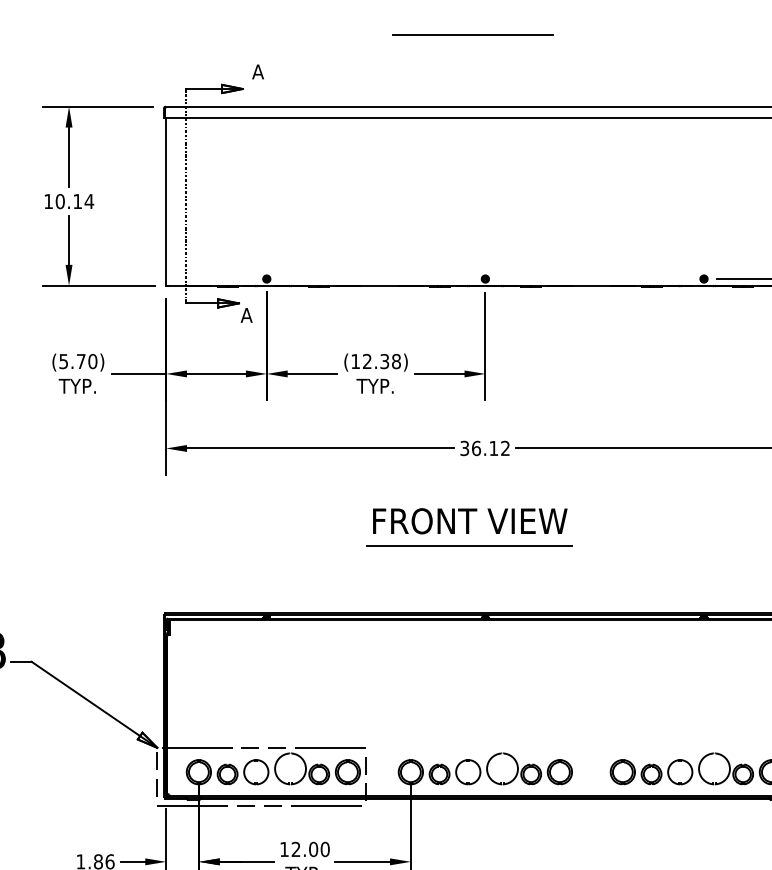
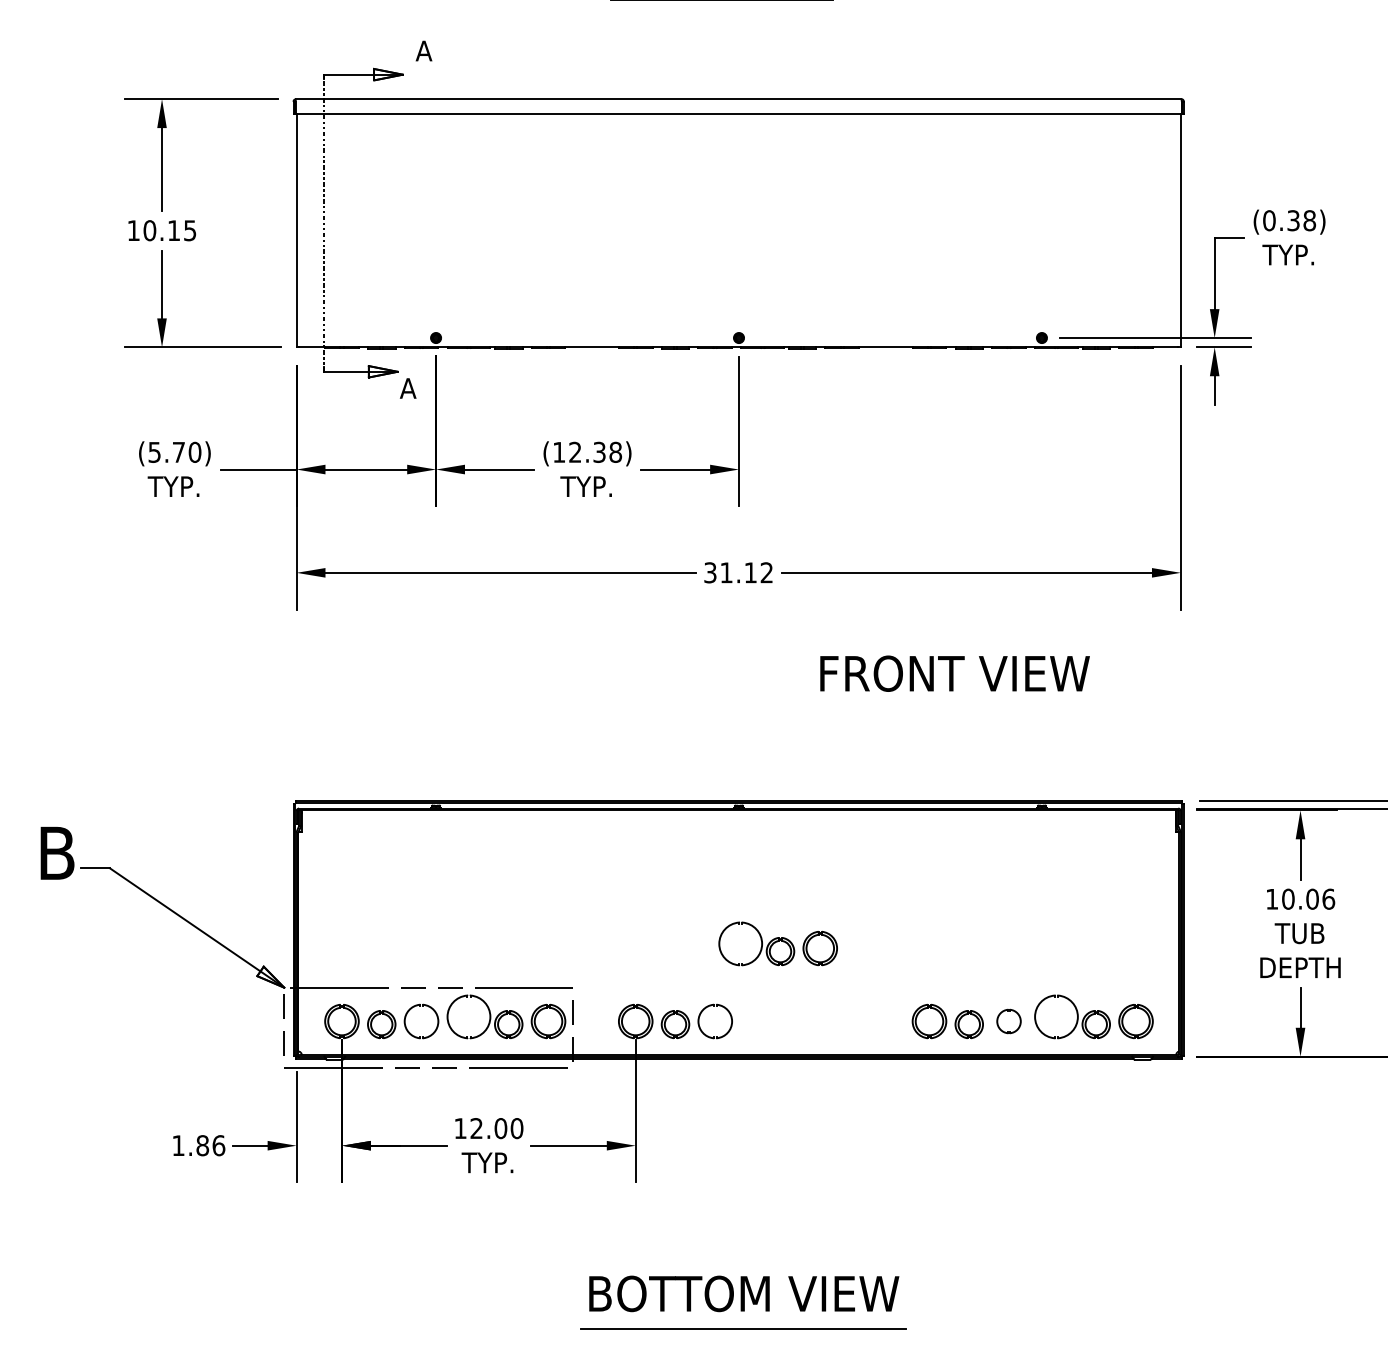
text: (88, 201) -> (189, 230), 10.14 -> 10.15
text: (476, 448) -> (726, 572), 36.12 -> 31.12
text: (469, 521) -> (954, 673), moved
line: (469, 546) -> (716, 708), removed
part: (529, 768) -> (777, 943), moved
part: (679, 772) -> (1008, 1021), size x0.7

